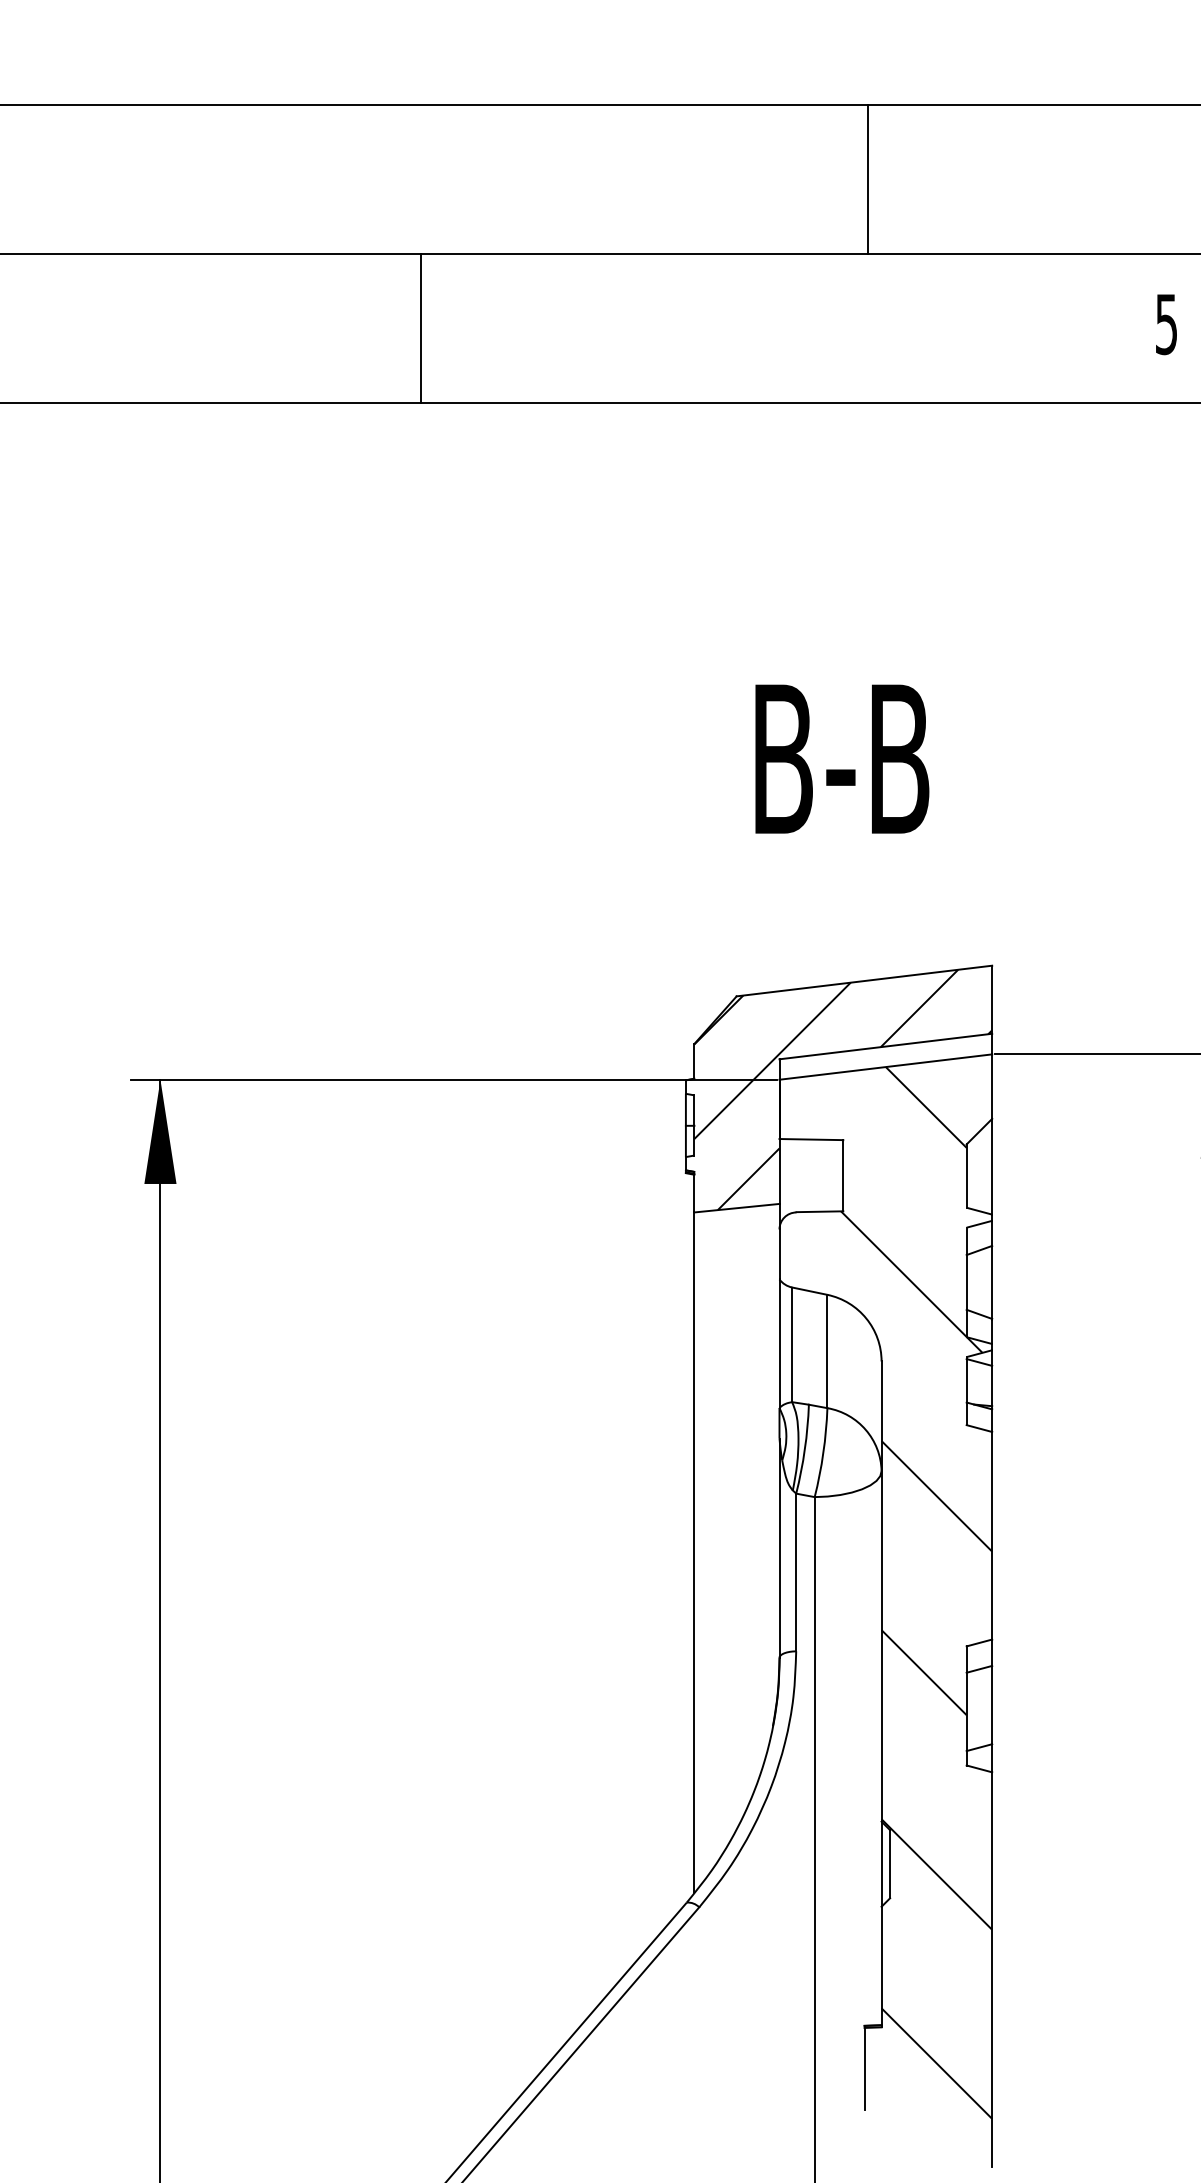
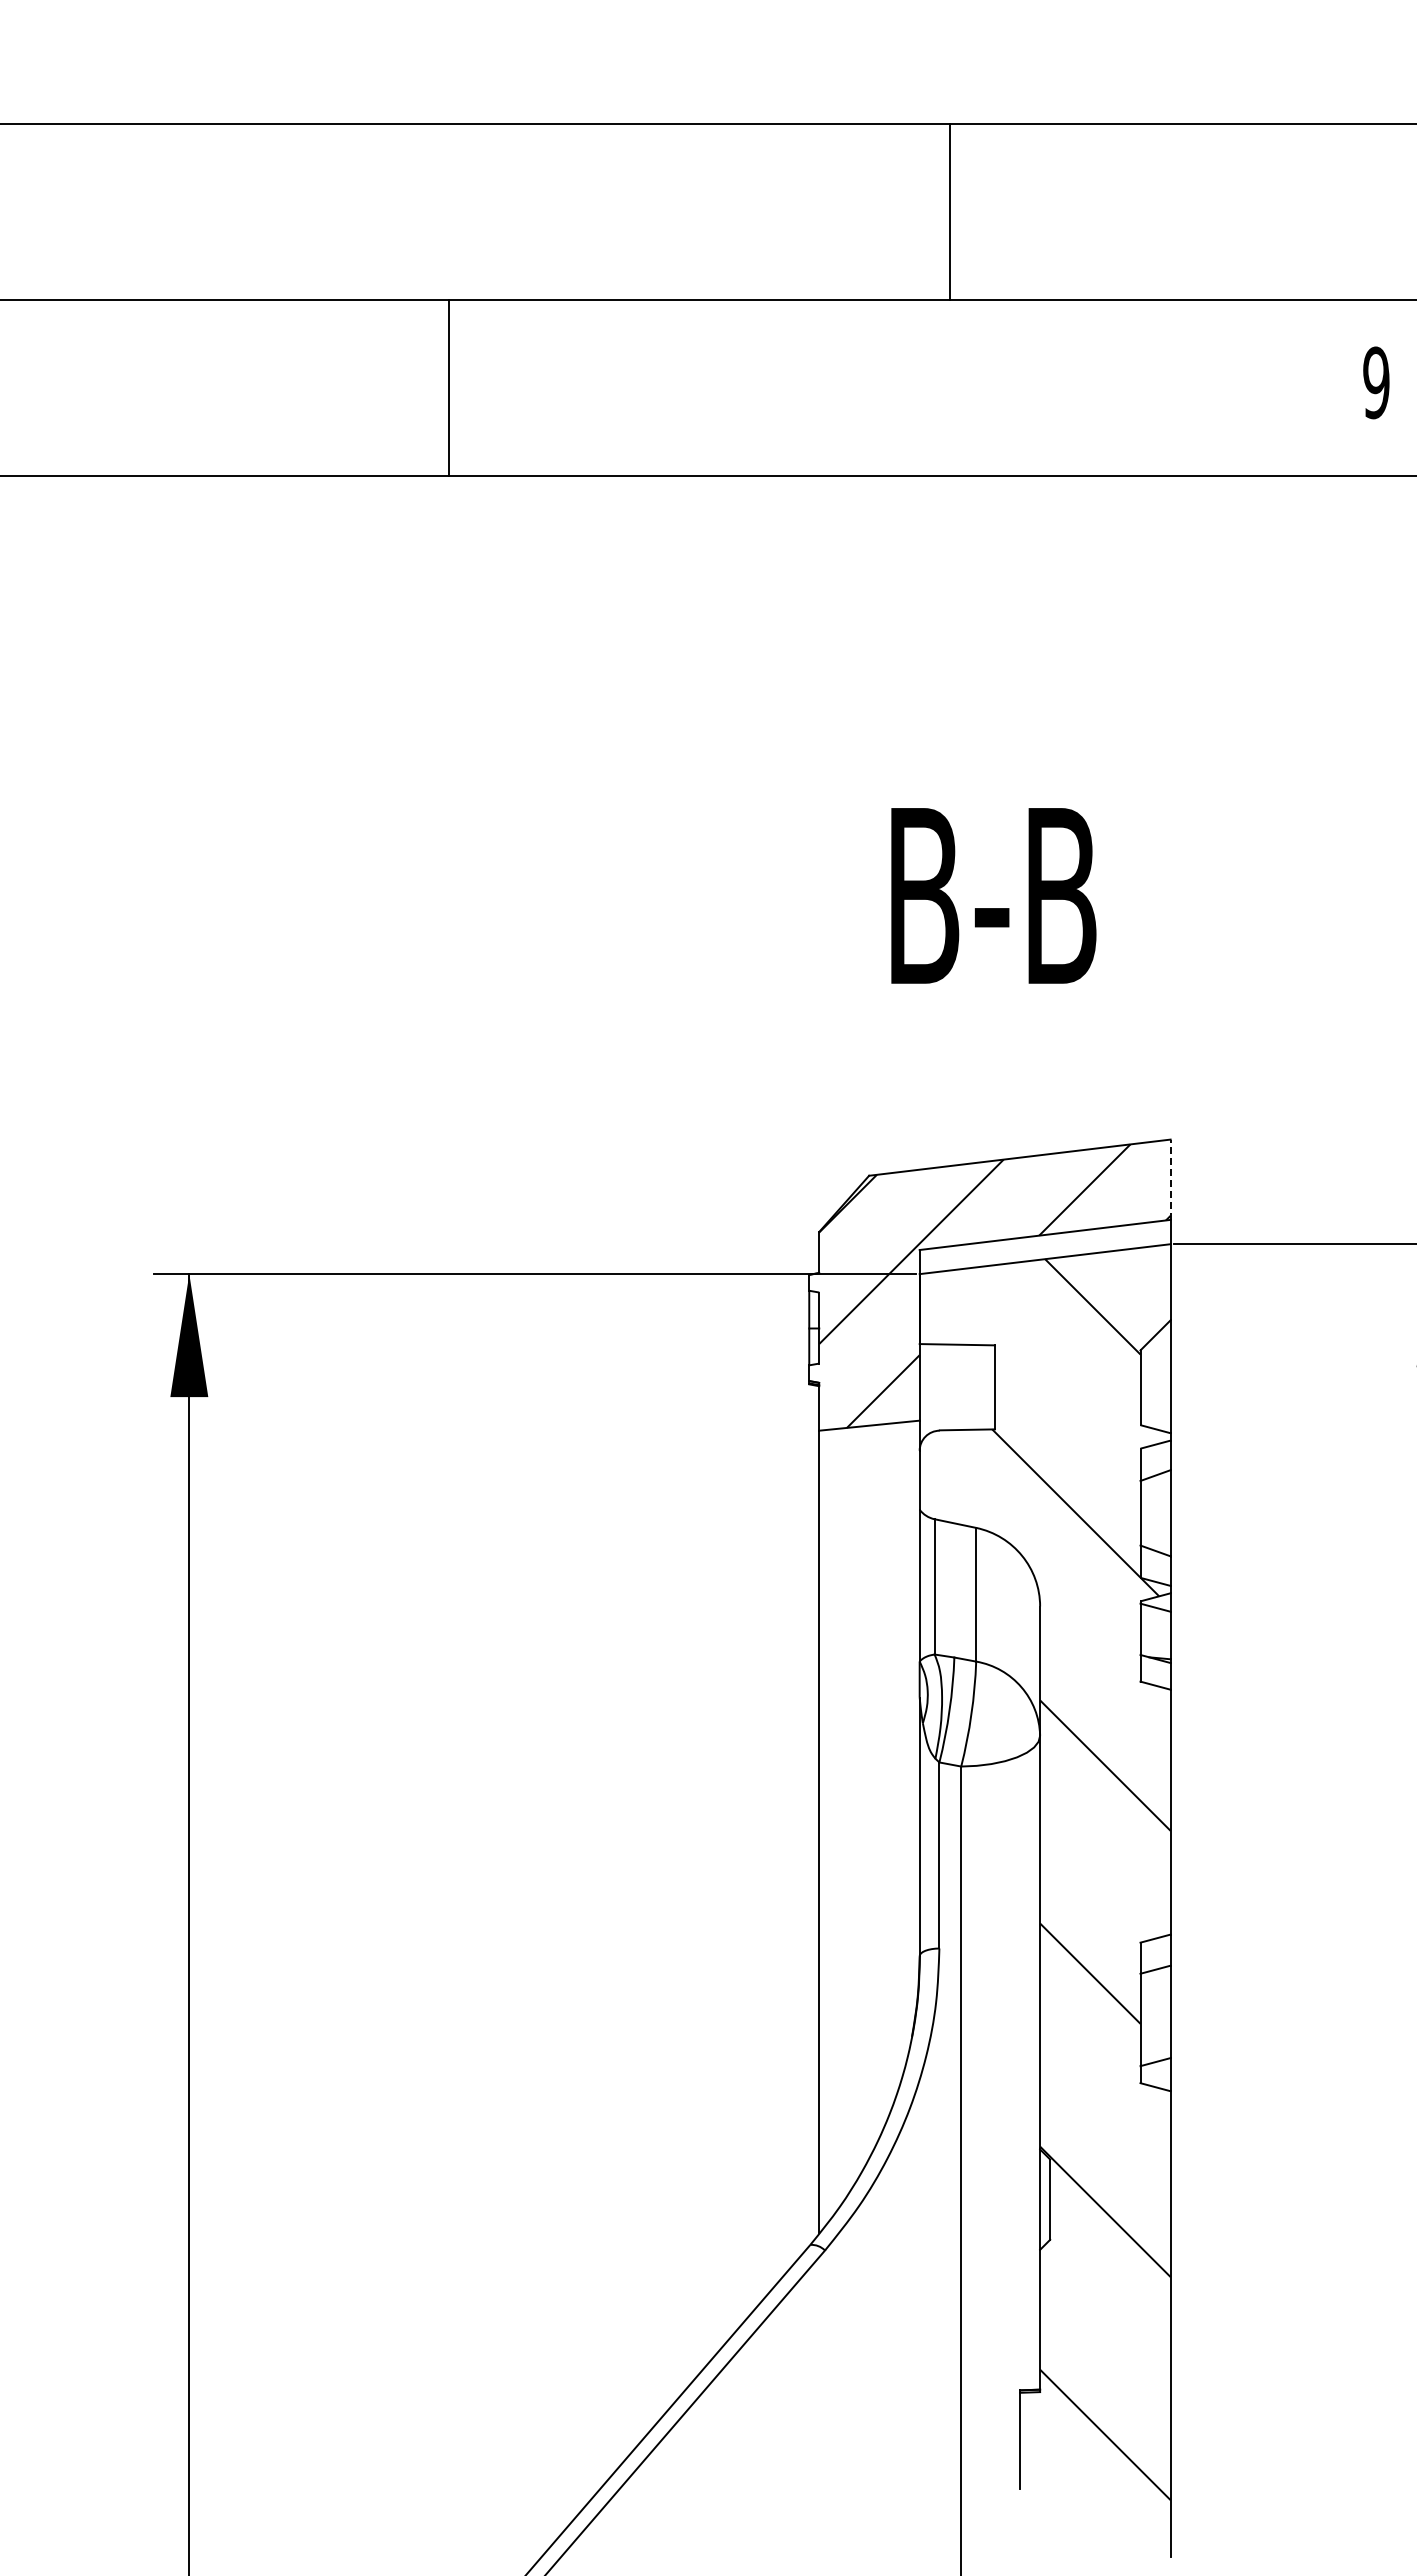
line: (867, 179) -> (949, 211), moved
text: (1166, 323) -> (1376, 382), 5 -> 9
line: (420, 328) -> (448, 387), moved
line: (992, 999) -> (1170, 1179), solid -> dashed

